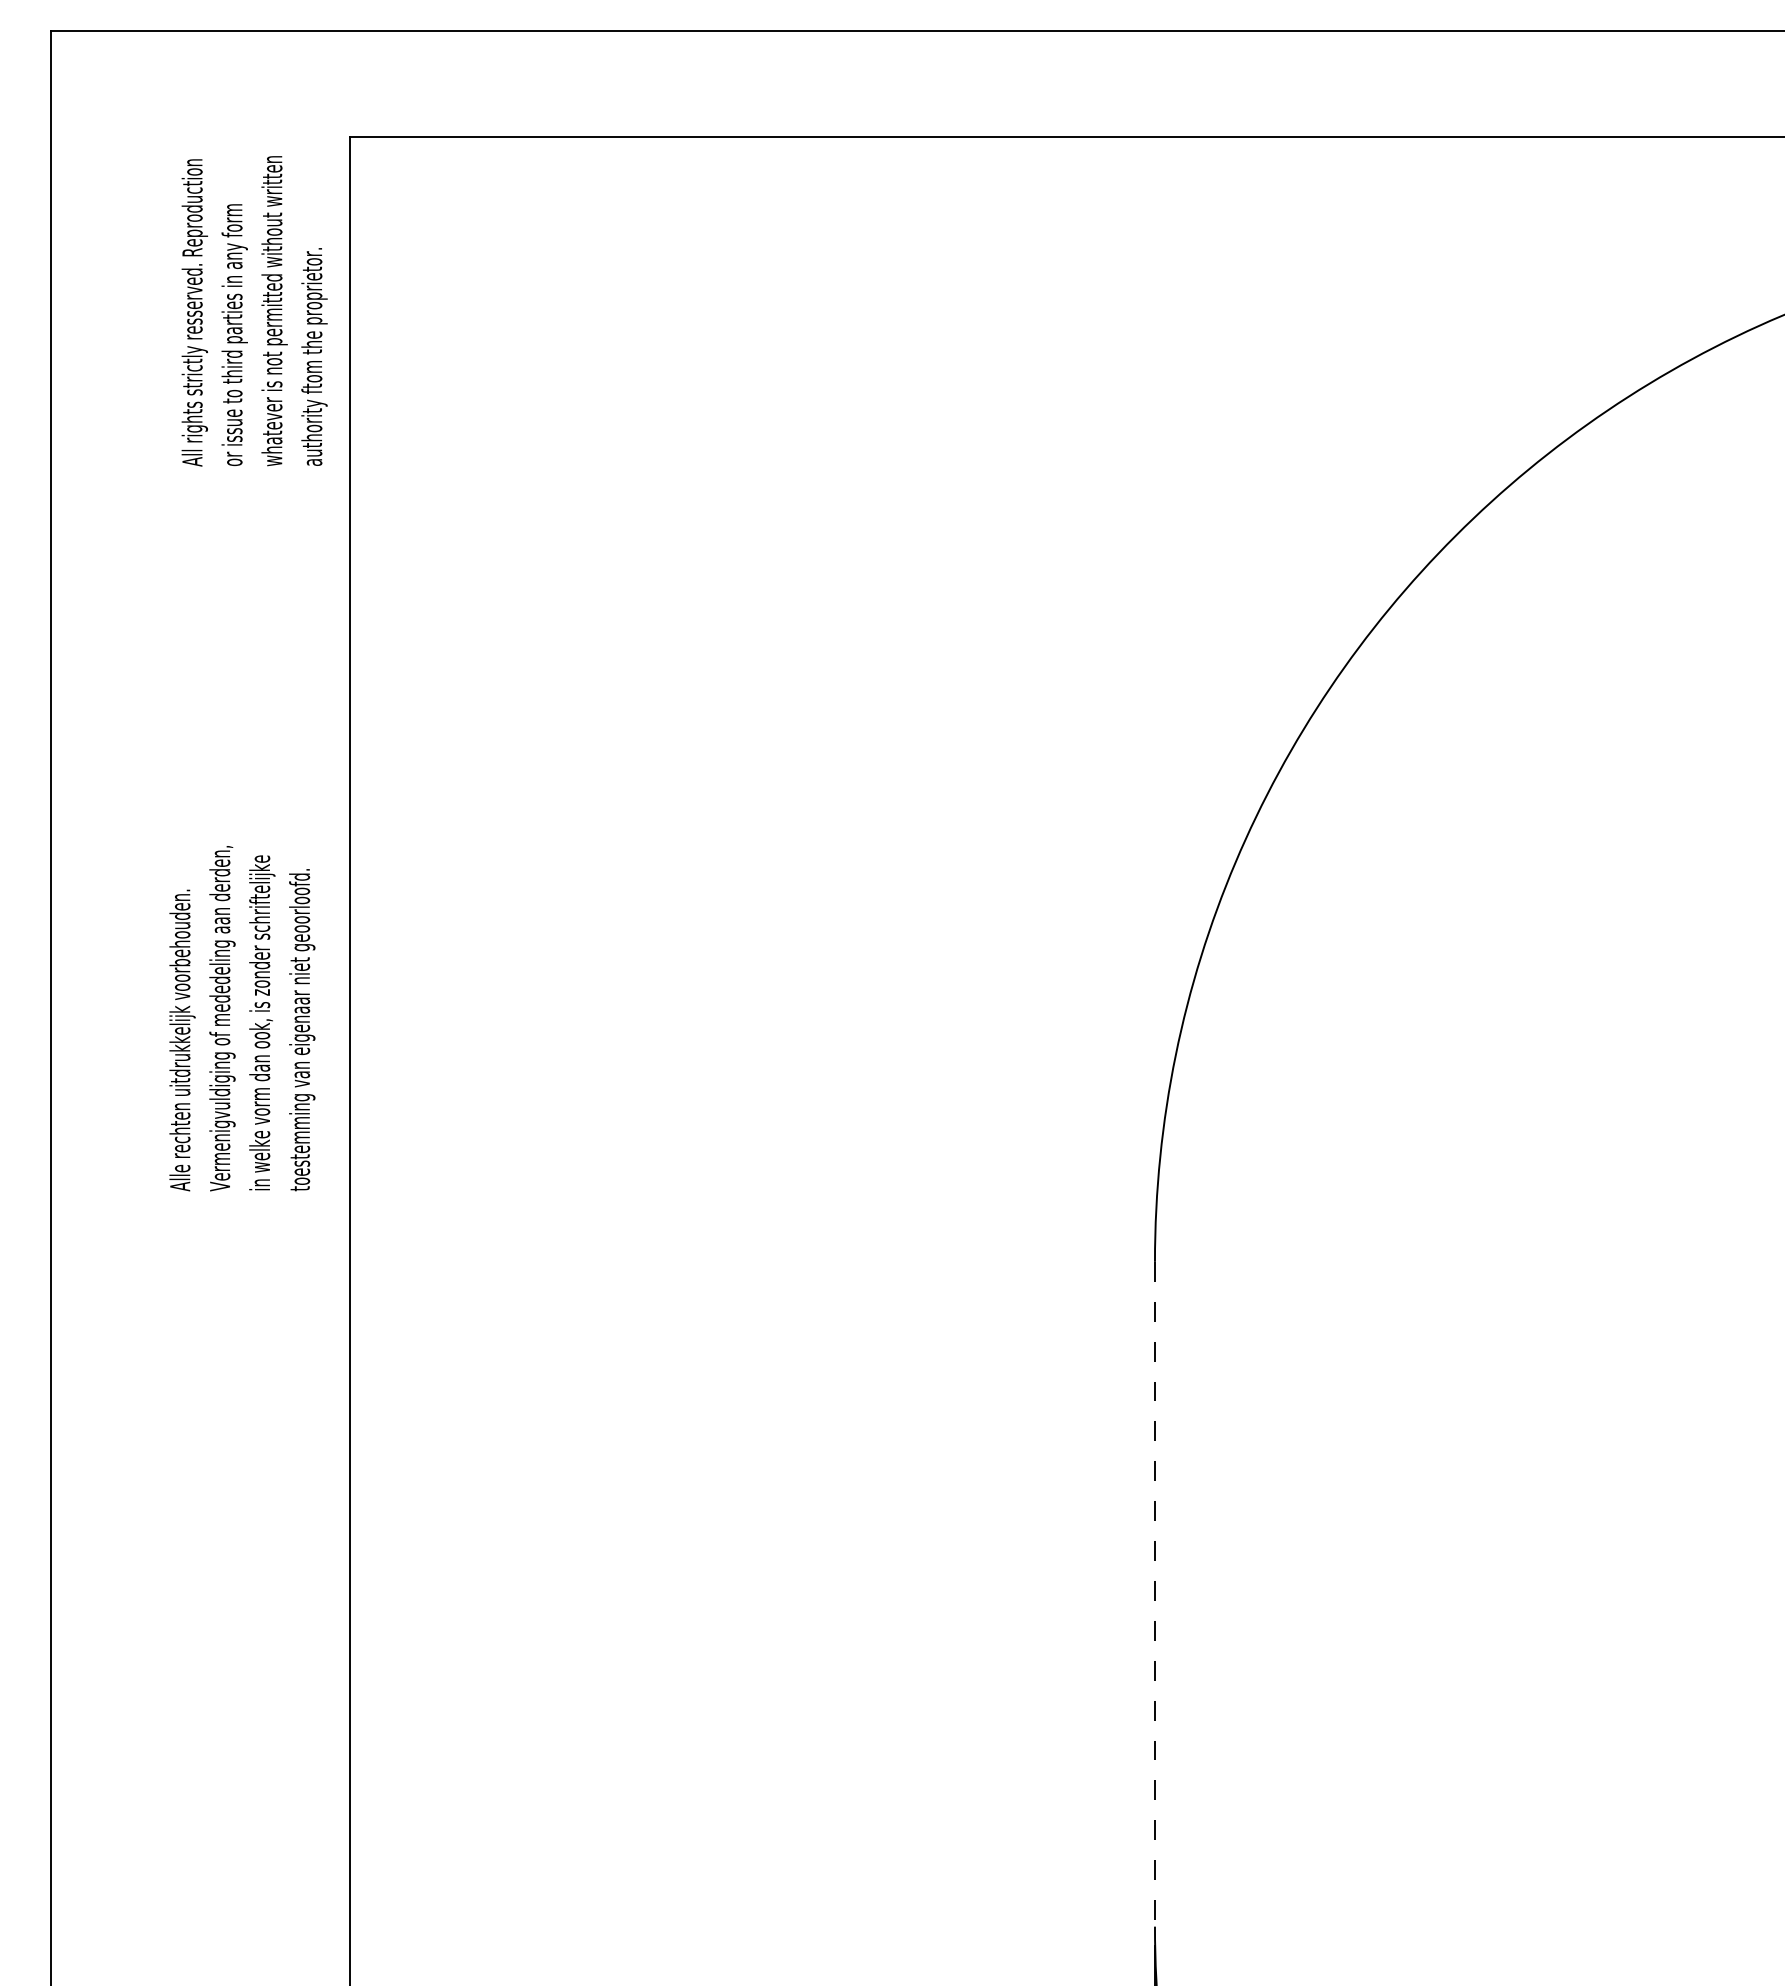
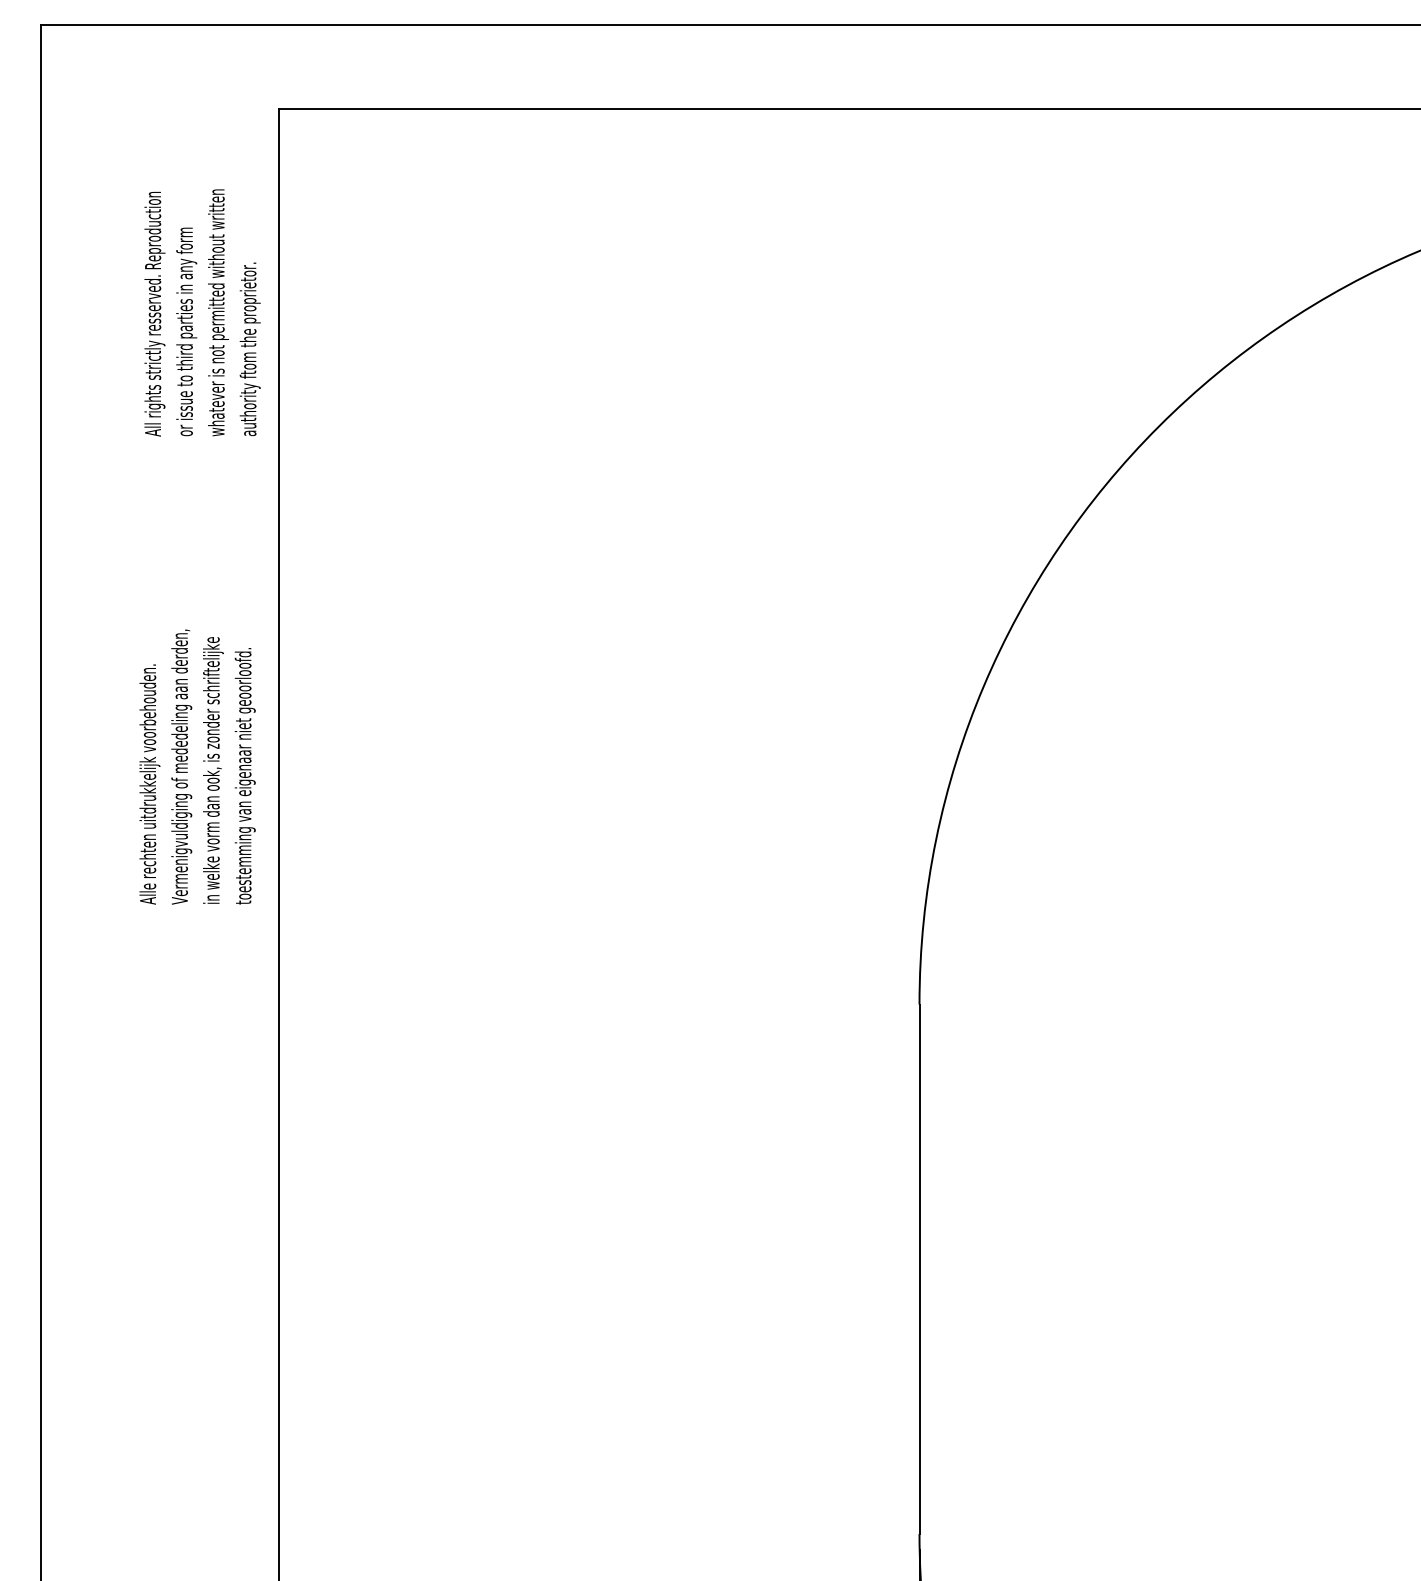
text: (254, 311) -> (202, 313), moved
text: (242, 1018) -> (197, 767), moved
line: (1154, 1594) -> (919, 1269), dashed -> solid

